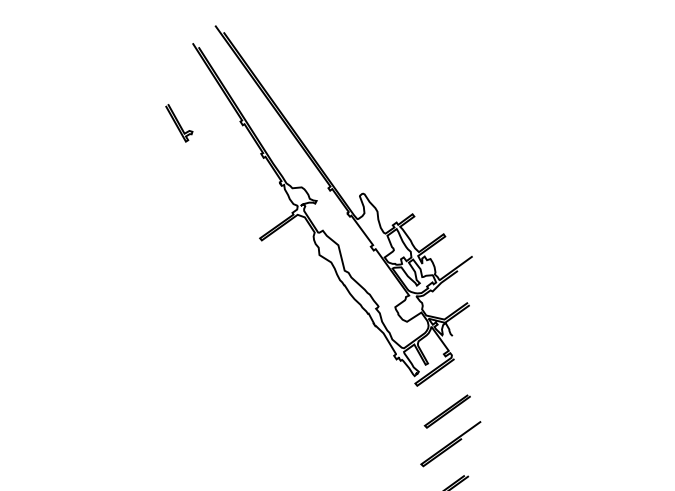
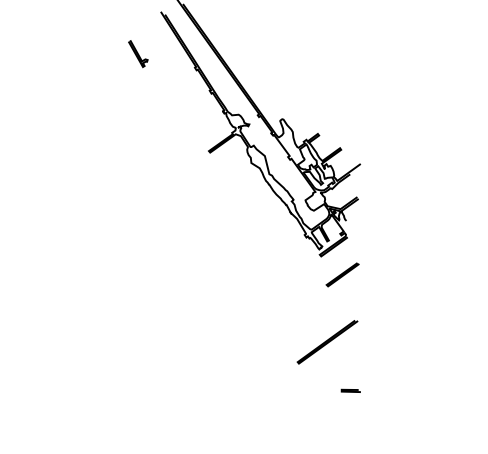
curve: (179, 124) -> (138, 54), moved
line: (451, 443) -> (345, 297), removed

